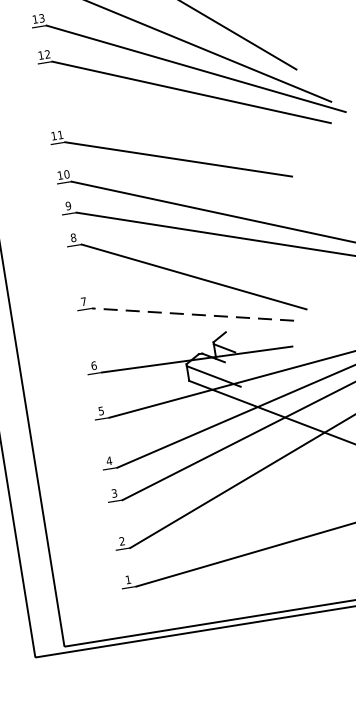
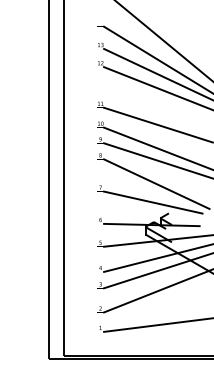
line: (191, 314) -> (152, 202), dashed -> solid

